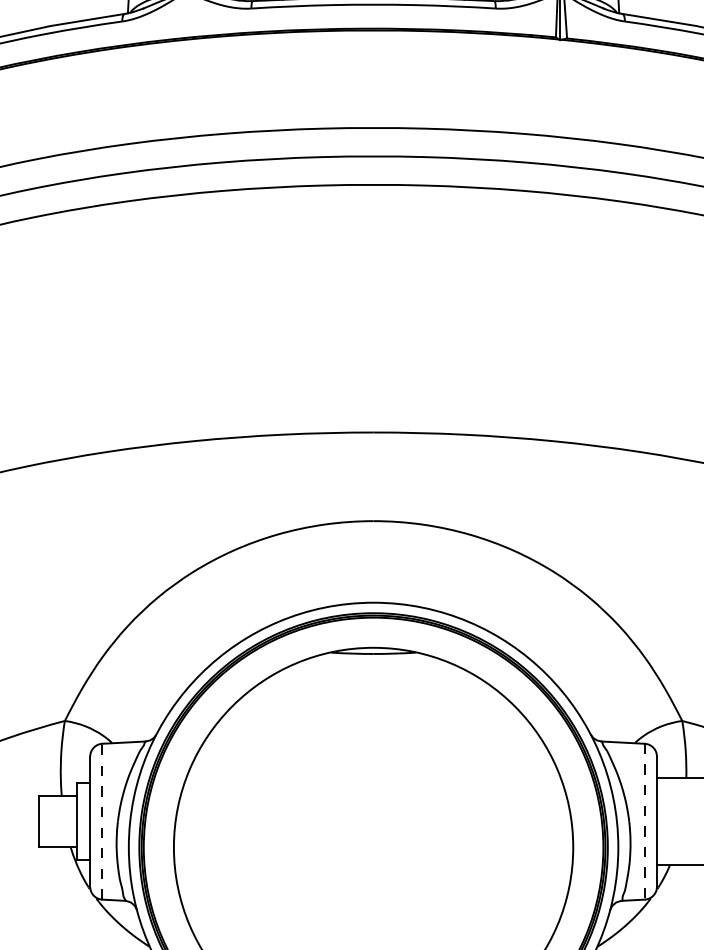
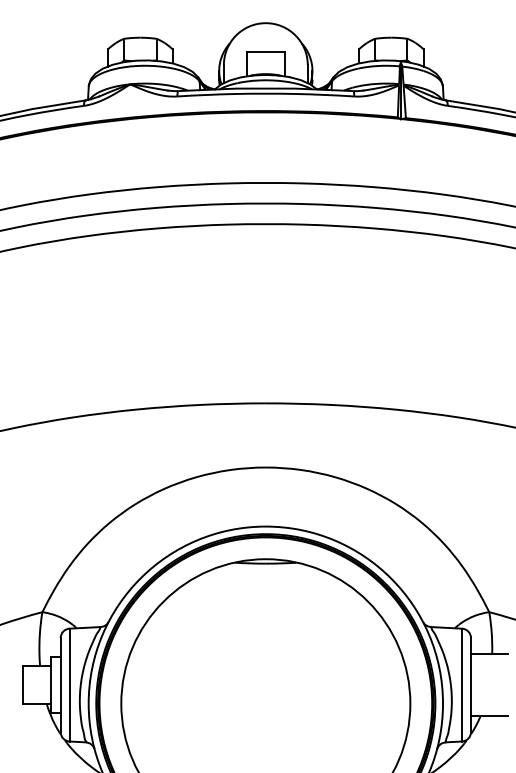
line: (102, 820) -> (69, 684), dashed -> solid
line: (645, 822) -> (462, 685), dashed -> solid

